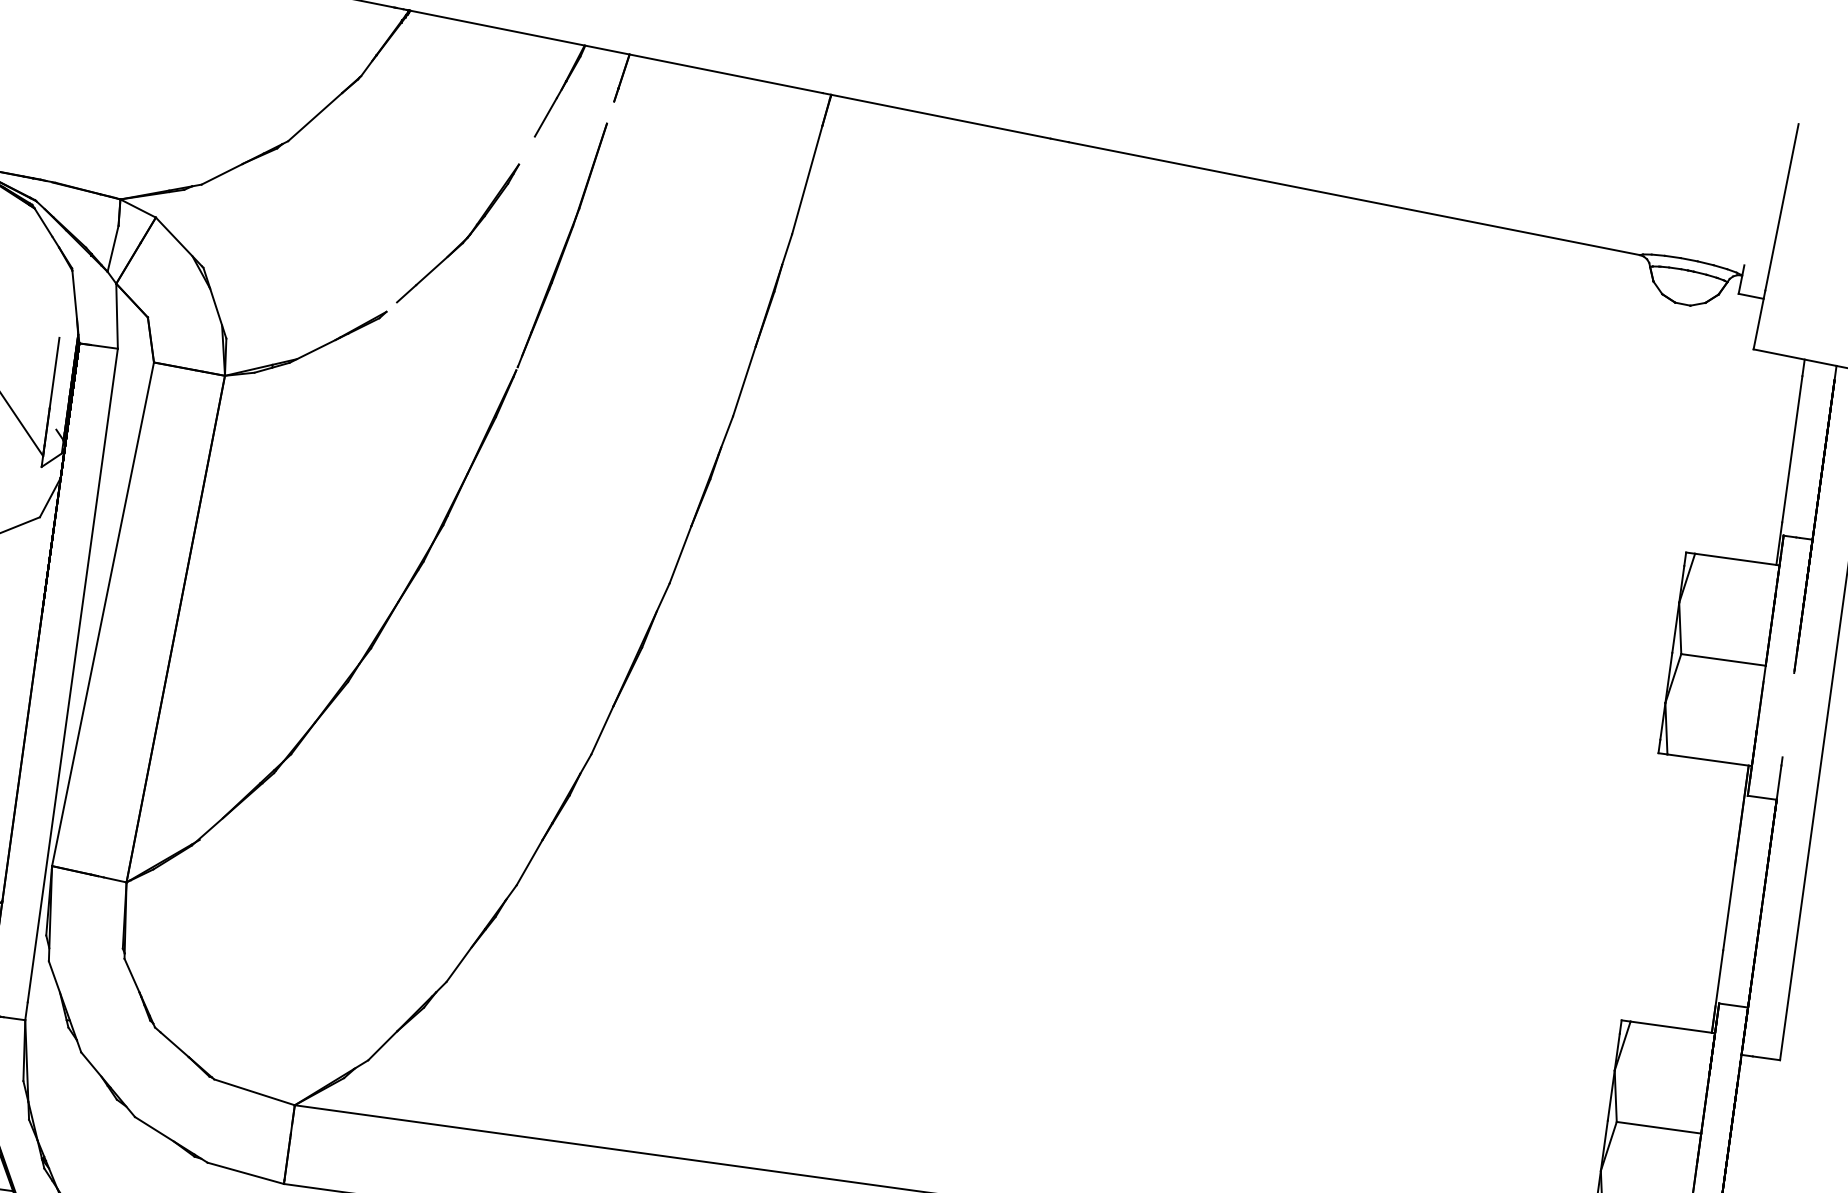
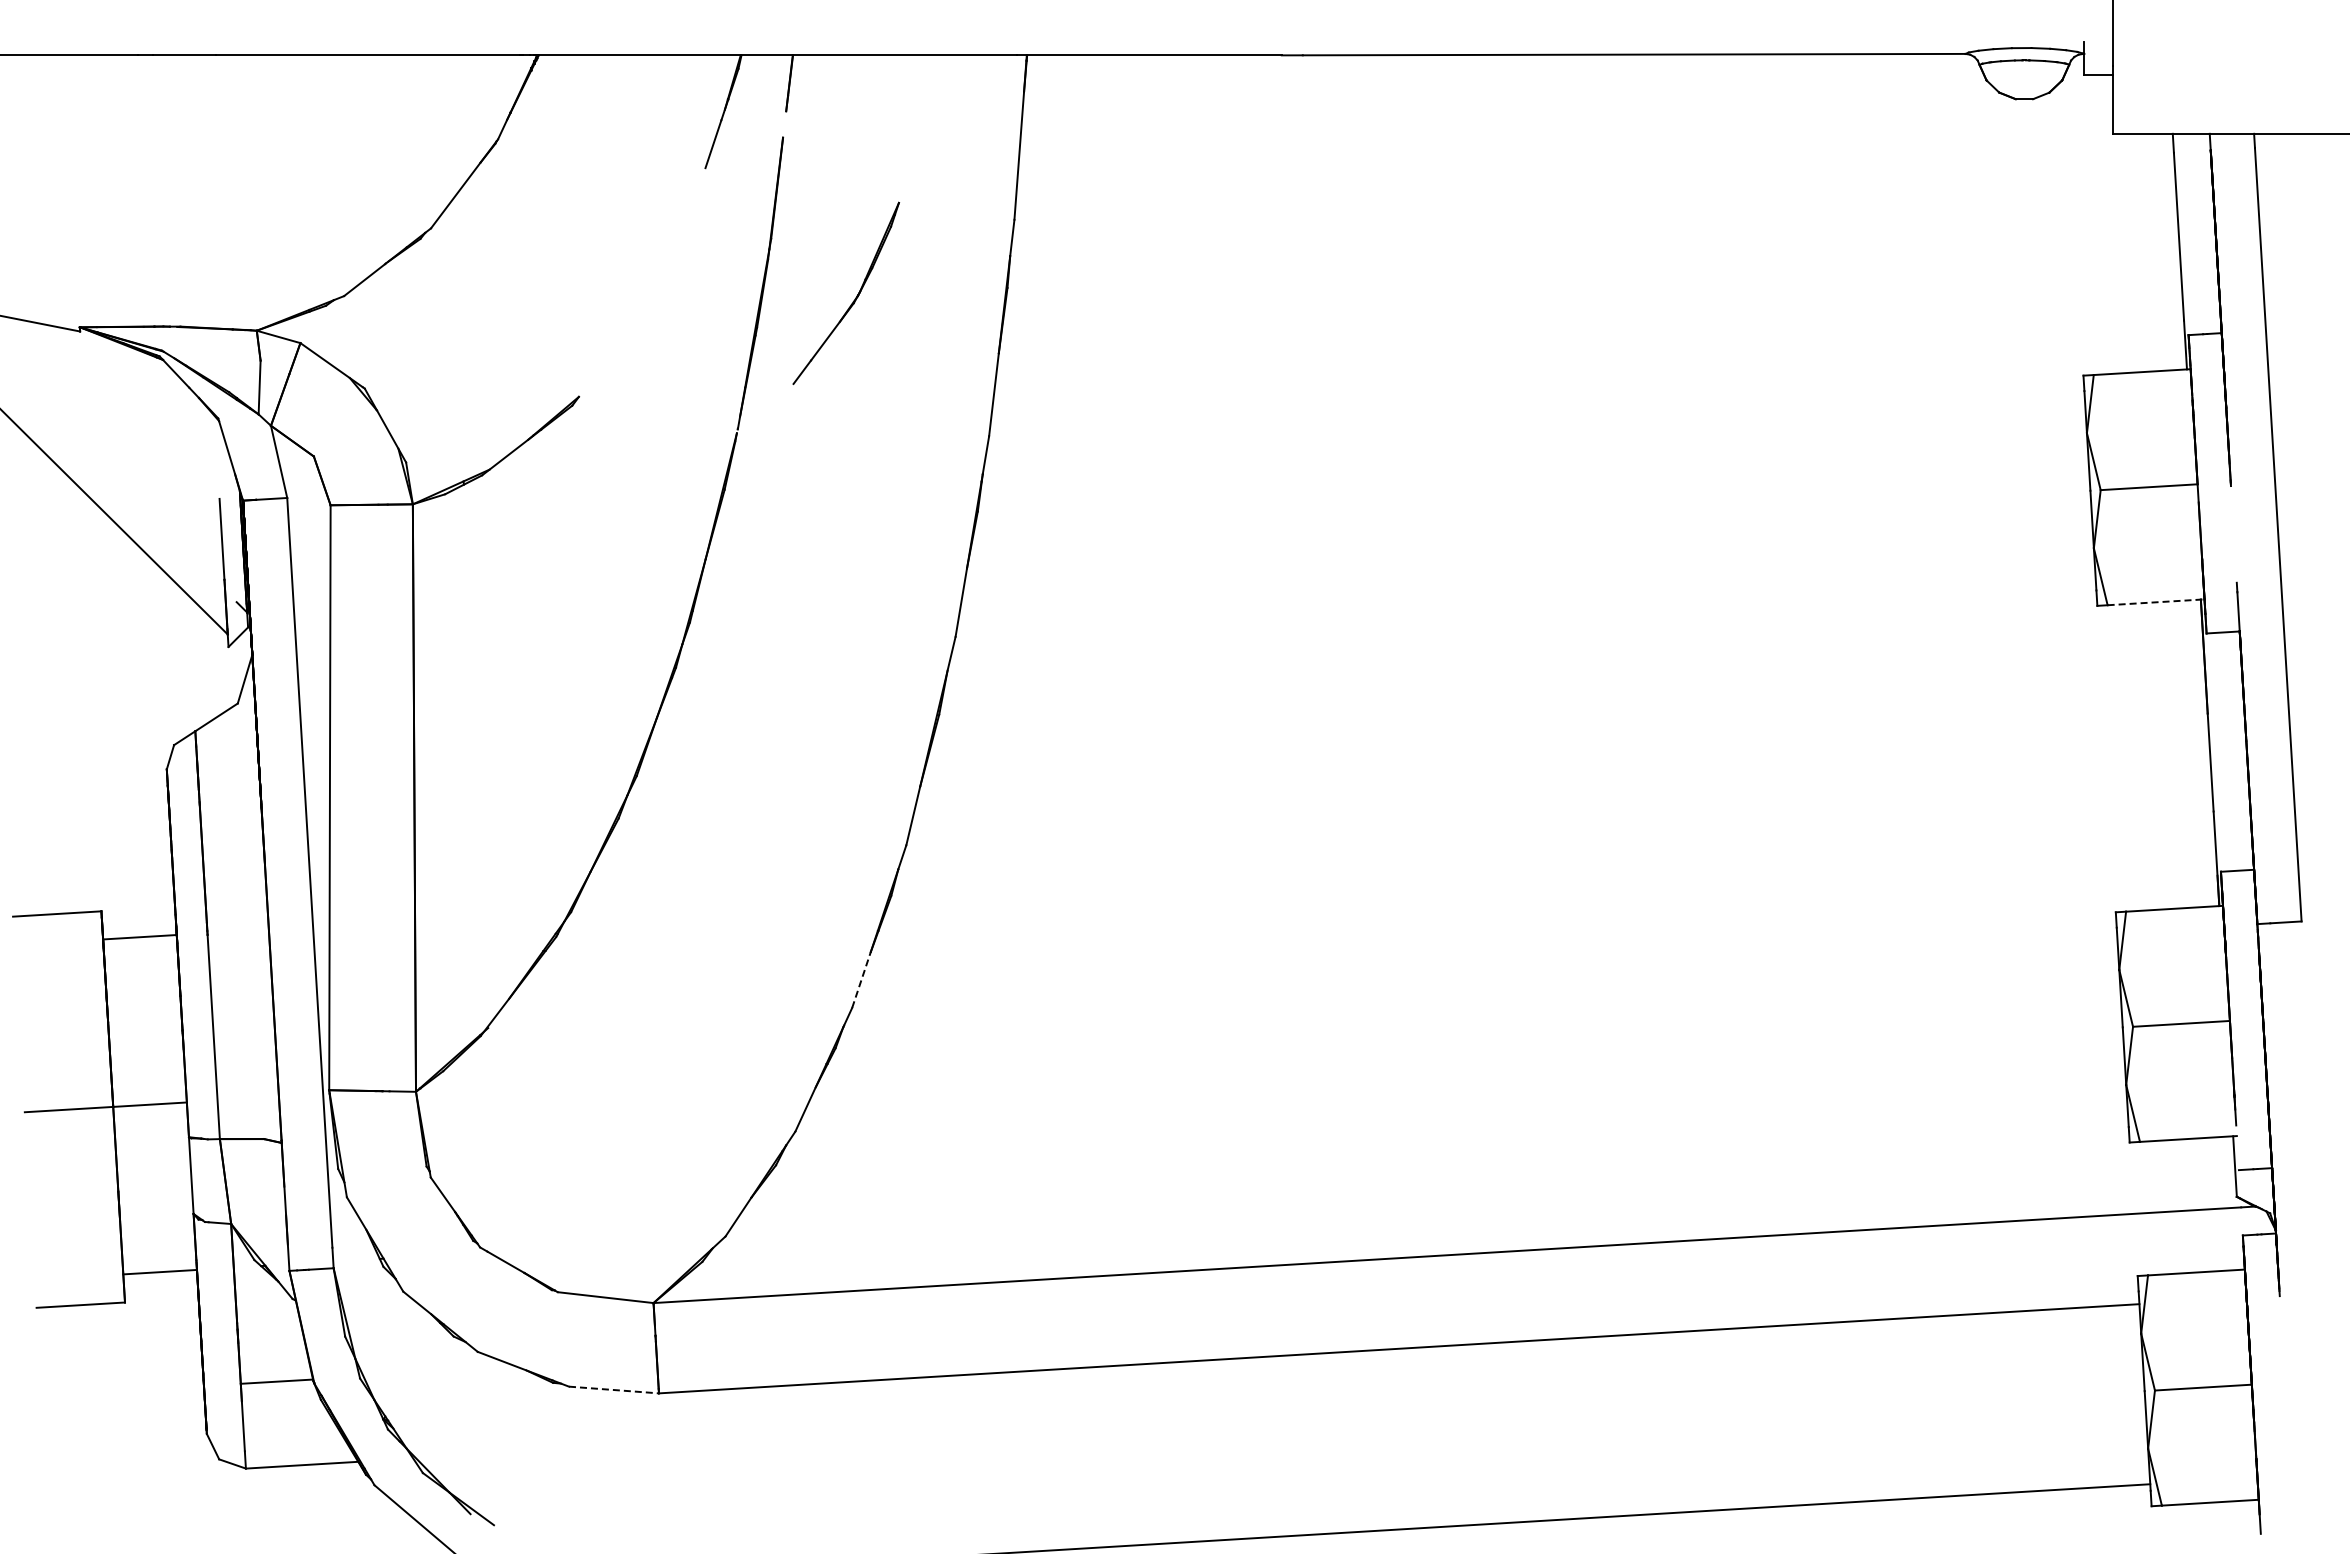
part: (465, 238) -> (855, 297), moved
line: (1710, 760) -> (2156, 602), solid -> dashed
line: (529, 862) -> (861, 979), solid -> dashed
line: (246, 1173) -> (614, 1390), solid -> dashed

